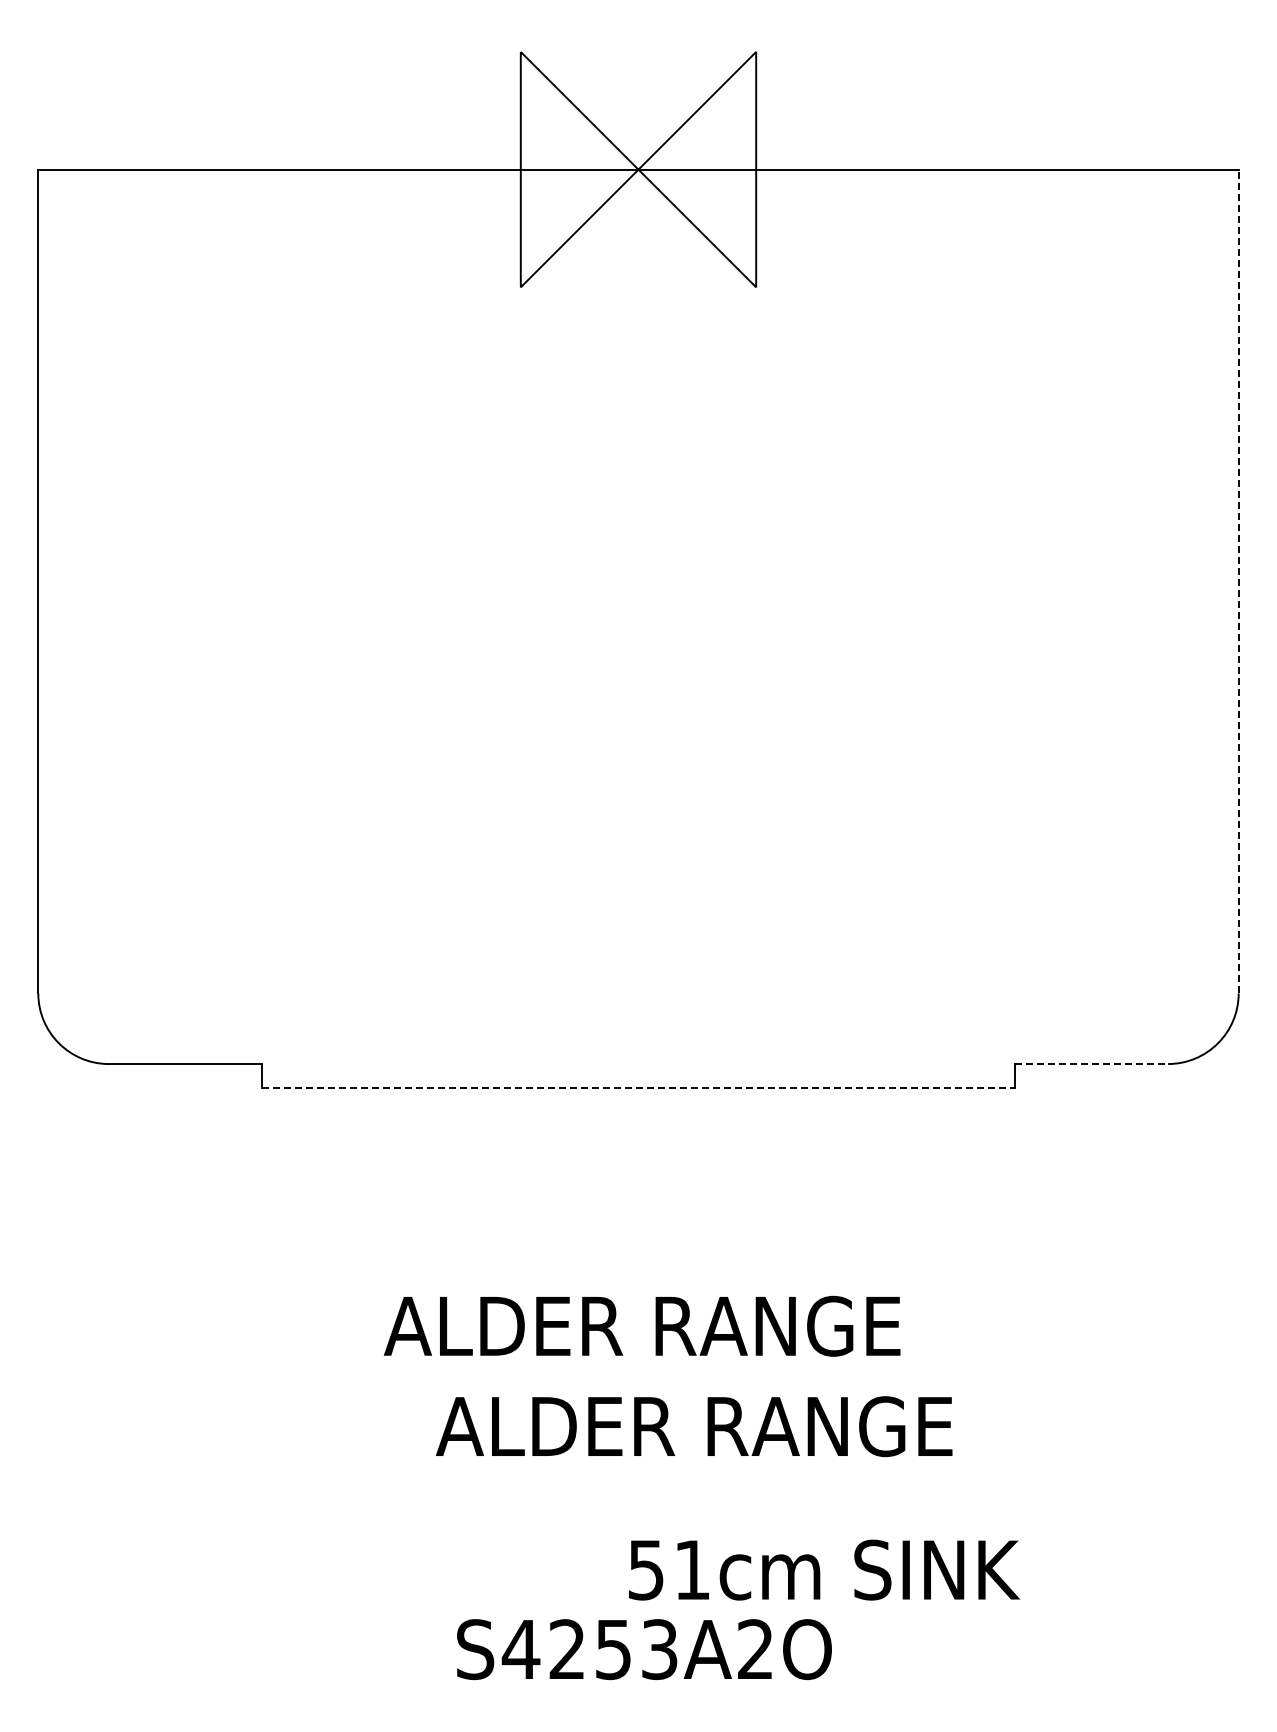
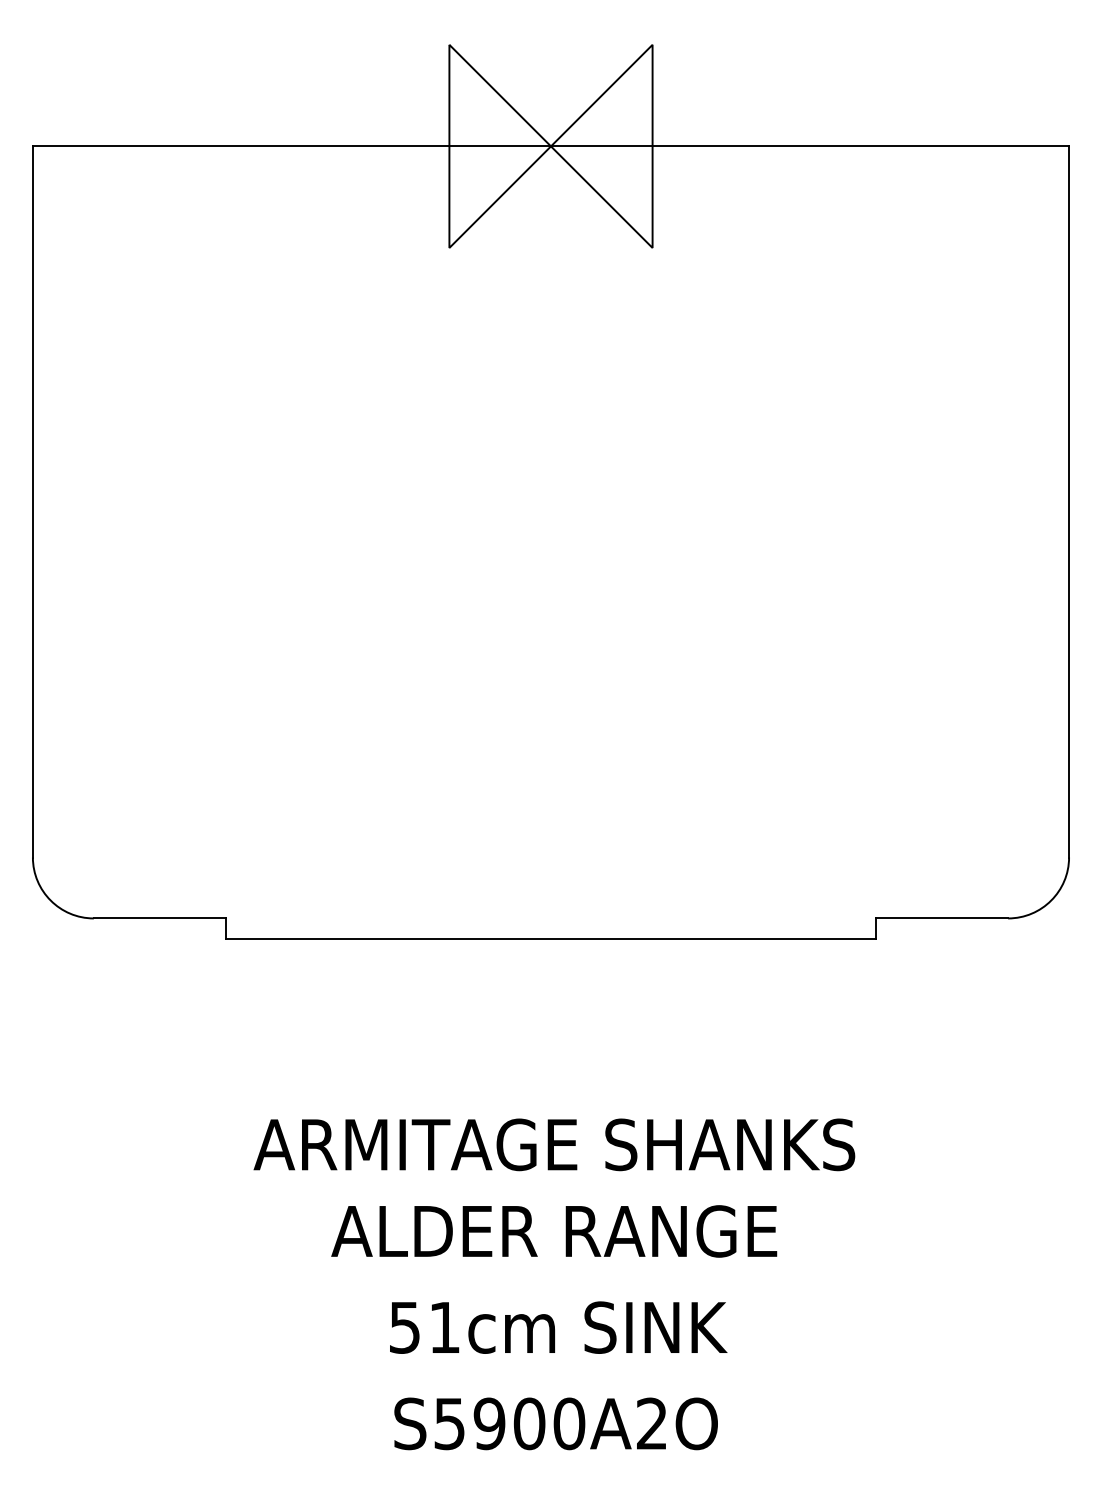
line: (1238, 581) -> (1068, 501), dashed -> solid
line: (1092, 1064) -> (942, 918), dashed -> solid
line: (638, 1087) -> (551, 938), dashed -> solid
text: (642, 1325) -> (554, 1144), ALDER RANGE -> ARMITAGE SHANKS
text: (693, 1426) -> (553, 1231), moved
text: (824, 1569) -> (558, 1327), moved
text: (589, 1649) -> (508, 1423), S4253A2O -> S5900A2O

